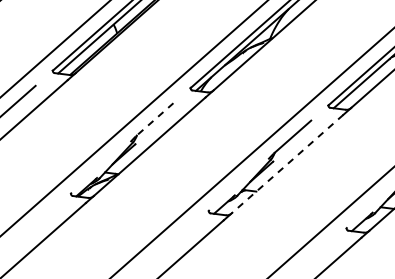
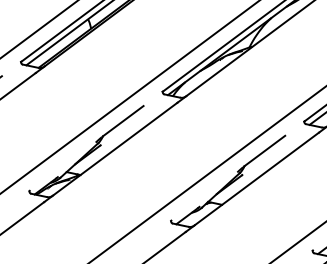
line: (154, 119) -> (122, 121), dashed -> solid
line: (287, 164) -> (256, 179), dashed -> solid

